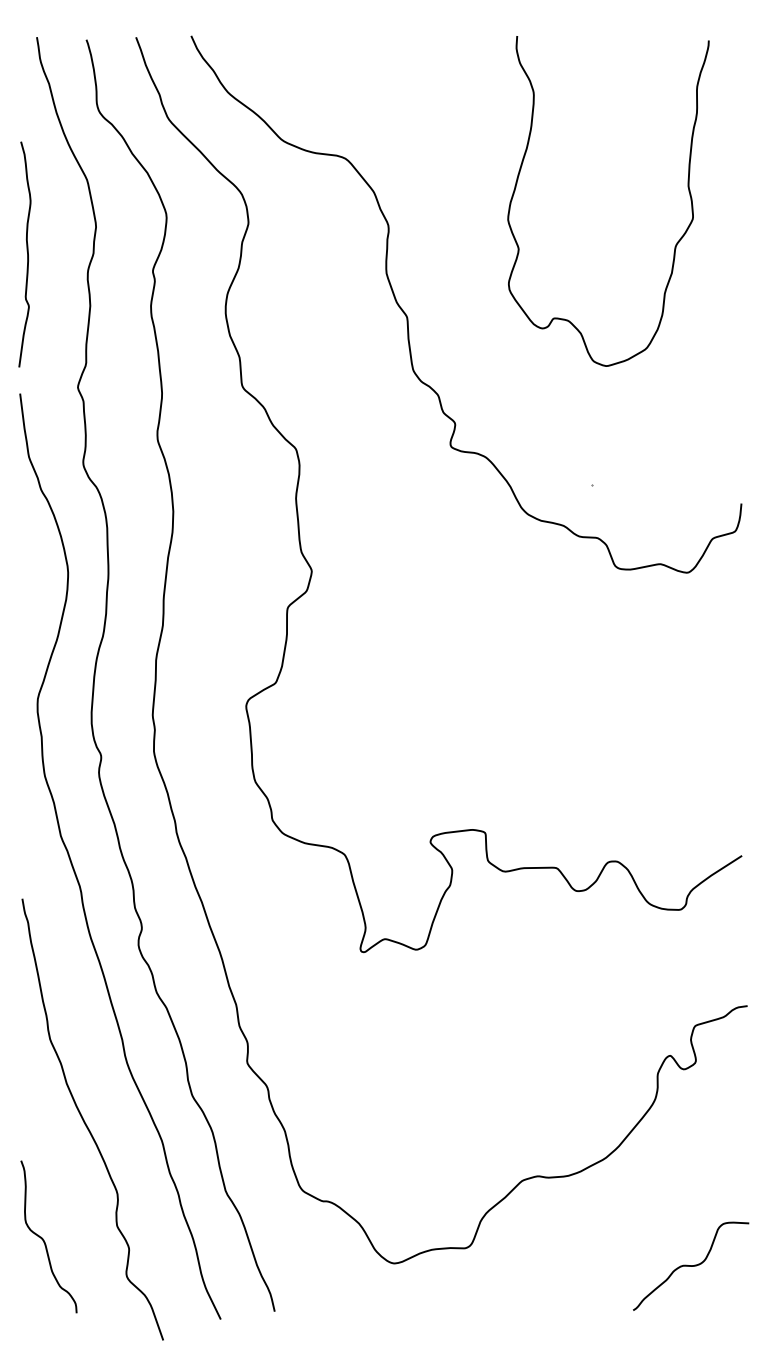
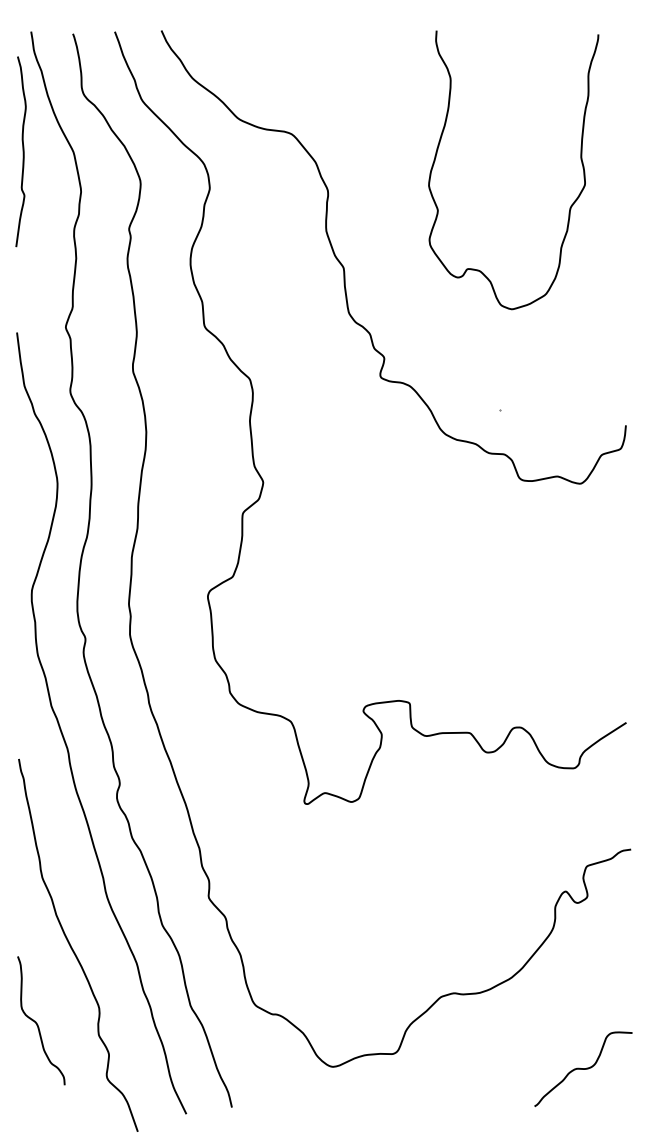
curve: (27, 254) -> (23, 151), moved
curve: (43, 1238) -> (36, 1022), moved

